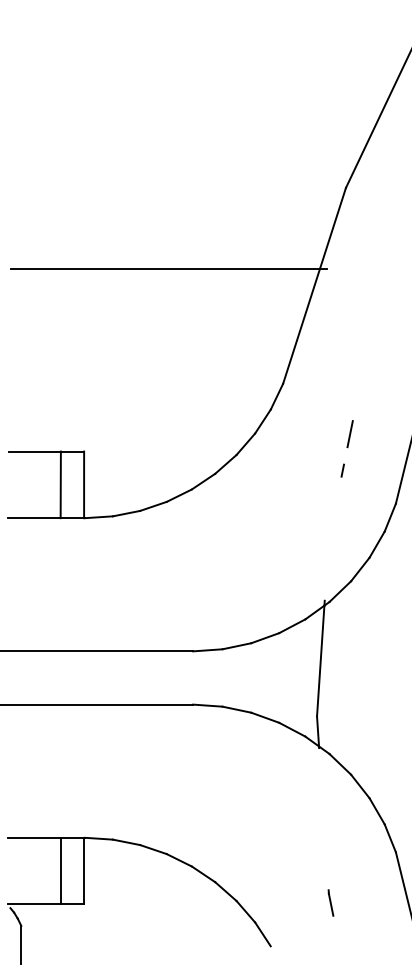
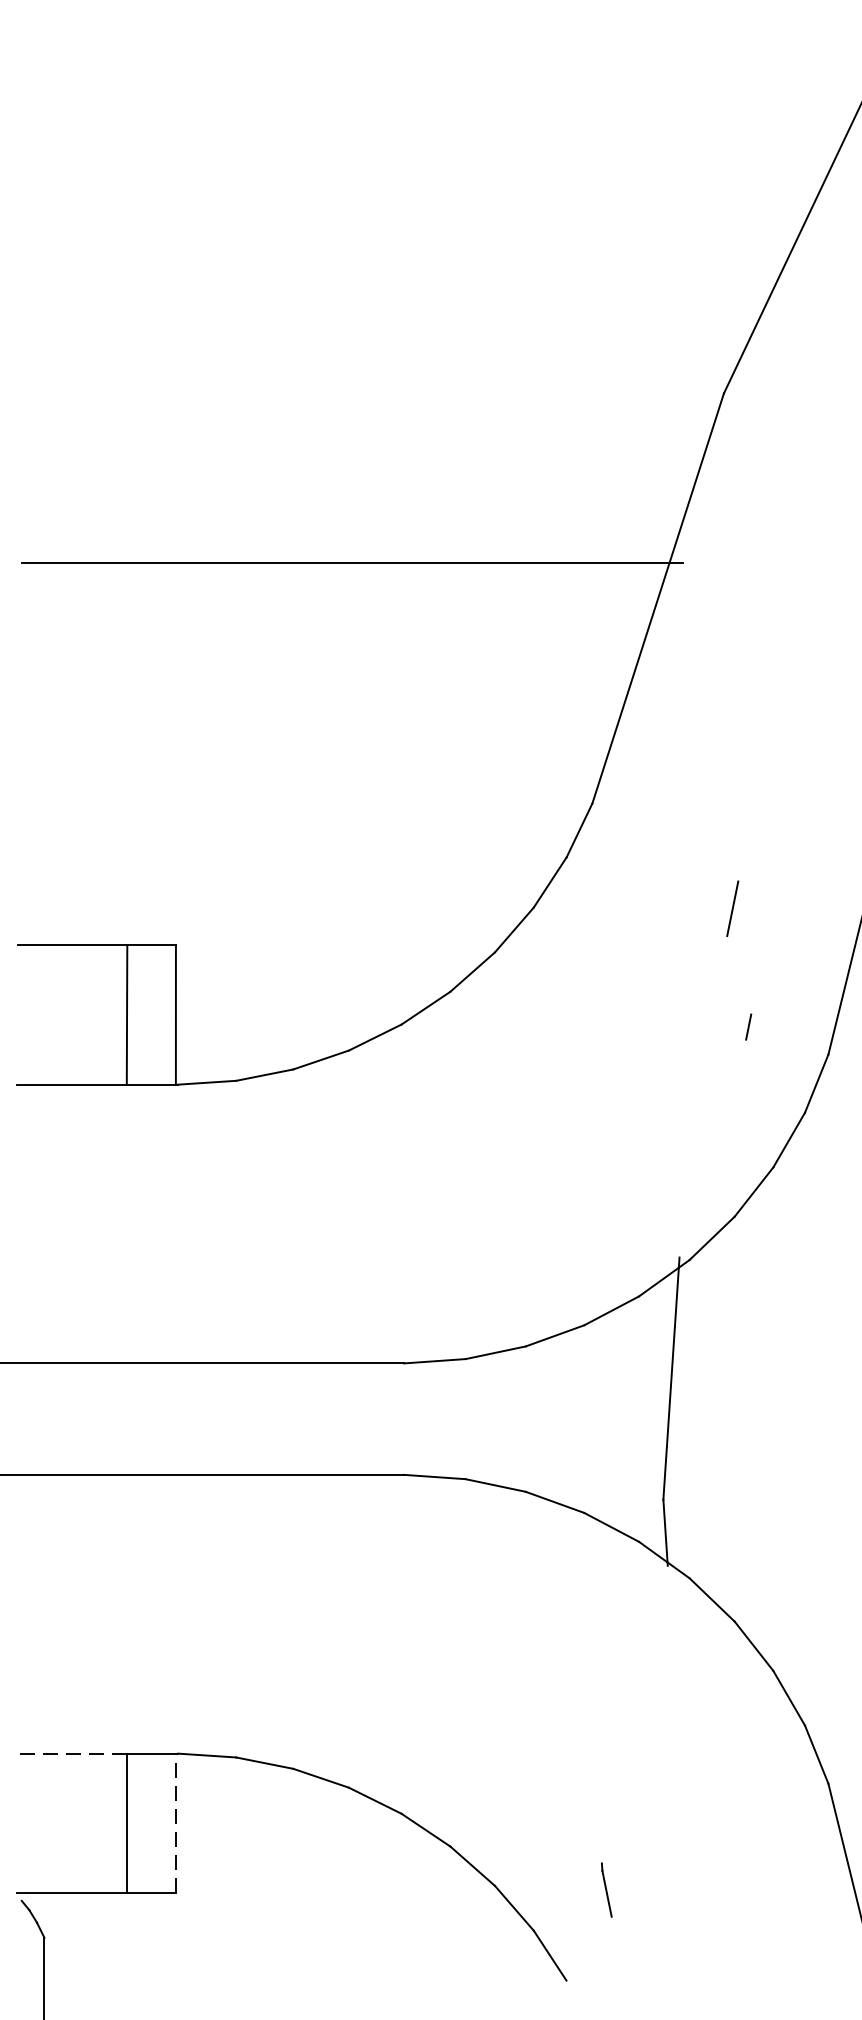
line: (342, 470) -> (748, 1026), moved
line: (33, 837) -> (69, 1752), solid -> dashed
line: (84, 870) -> (176, 1822), solid -> dashed
line: (330, 902) -> (605, 1889), moved

